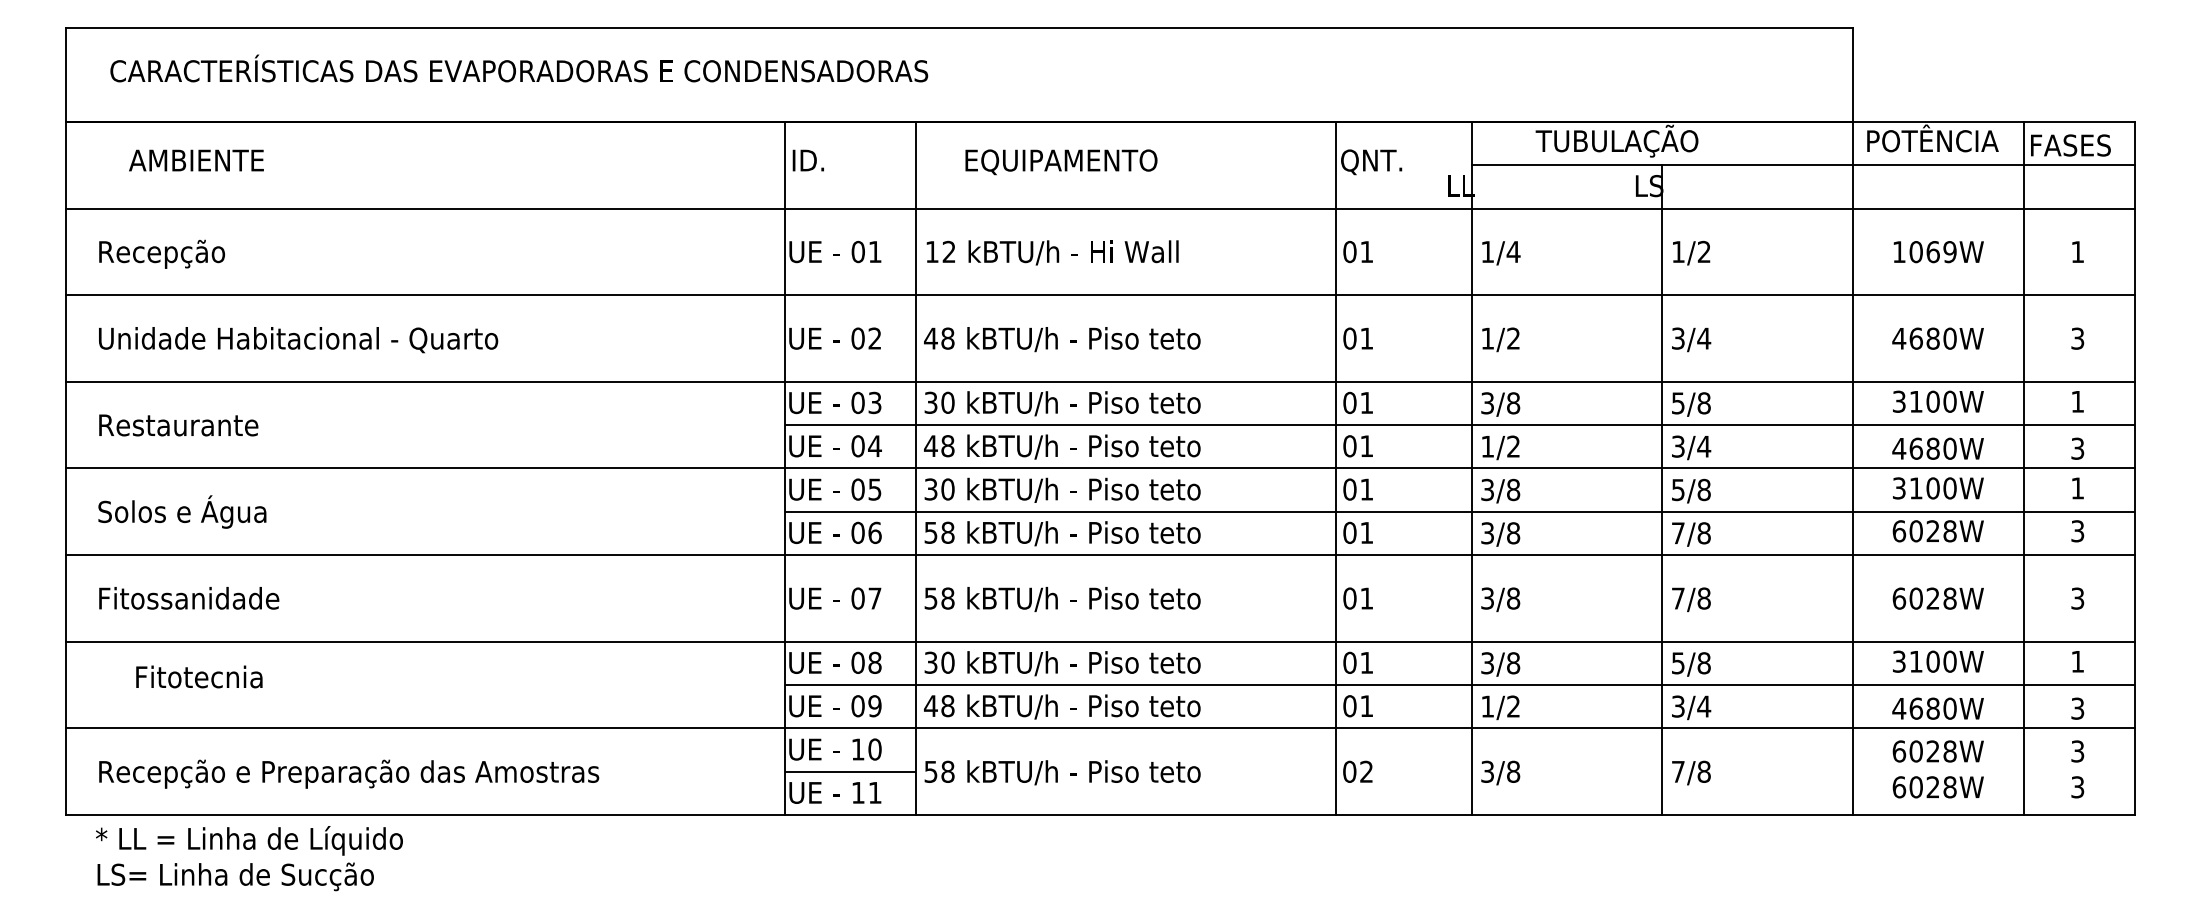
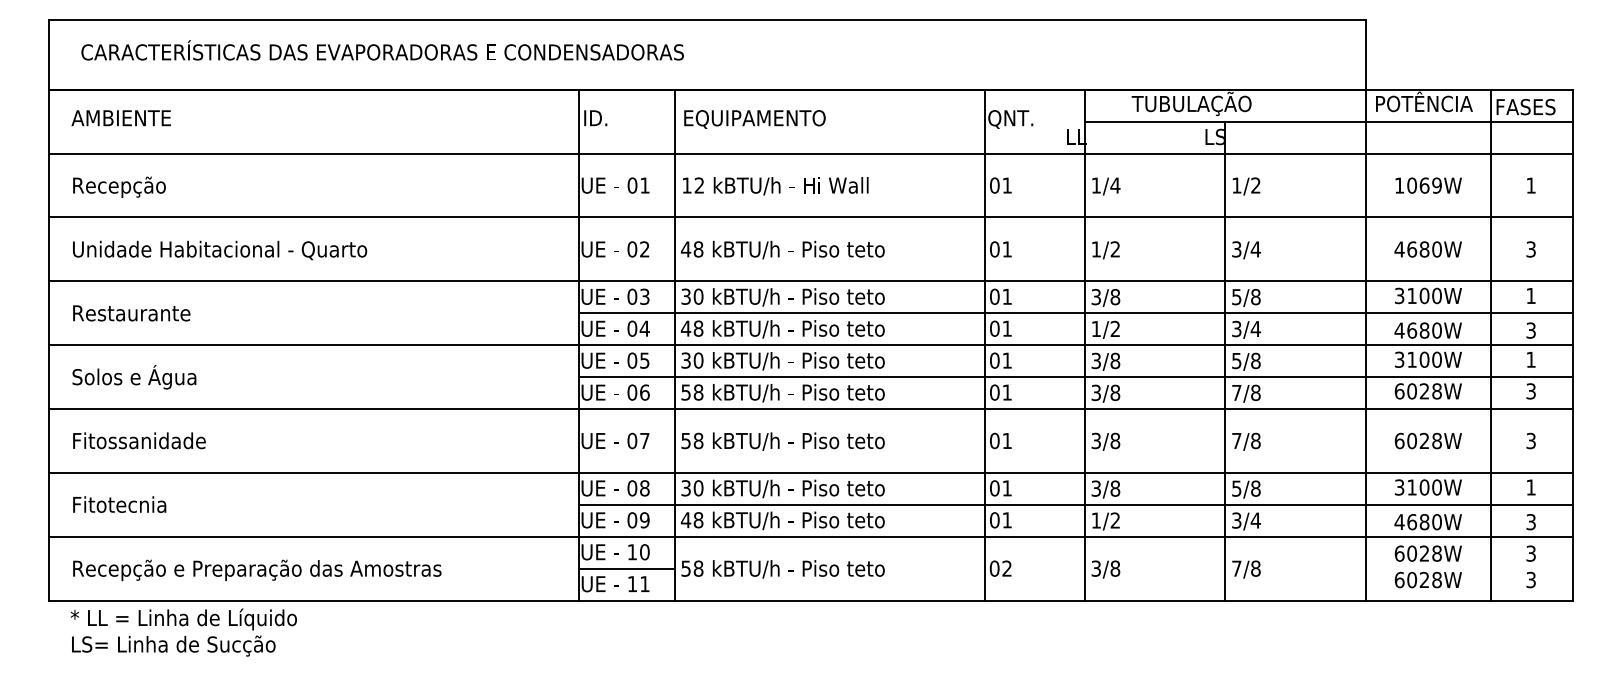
text: (196, 160) -> (121, 118), moved
text: (1061, 162) -> (754, 119), moved
text: (199, 676) -> (119, 504), moved

